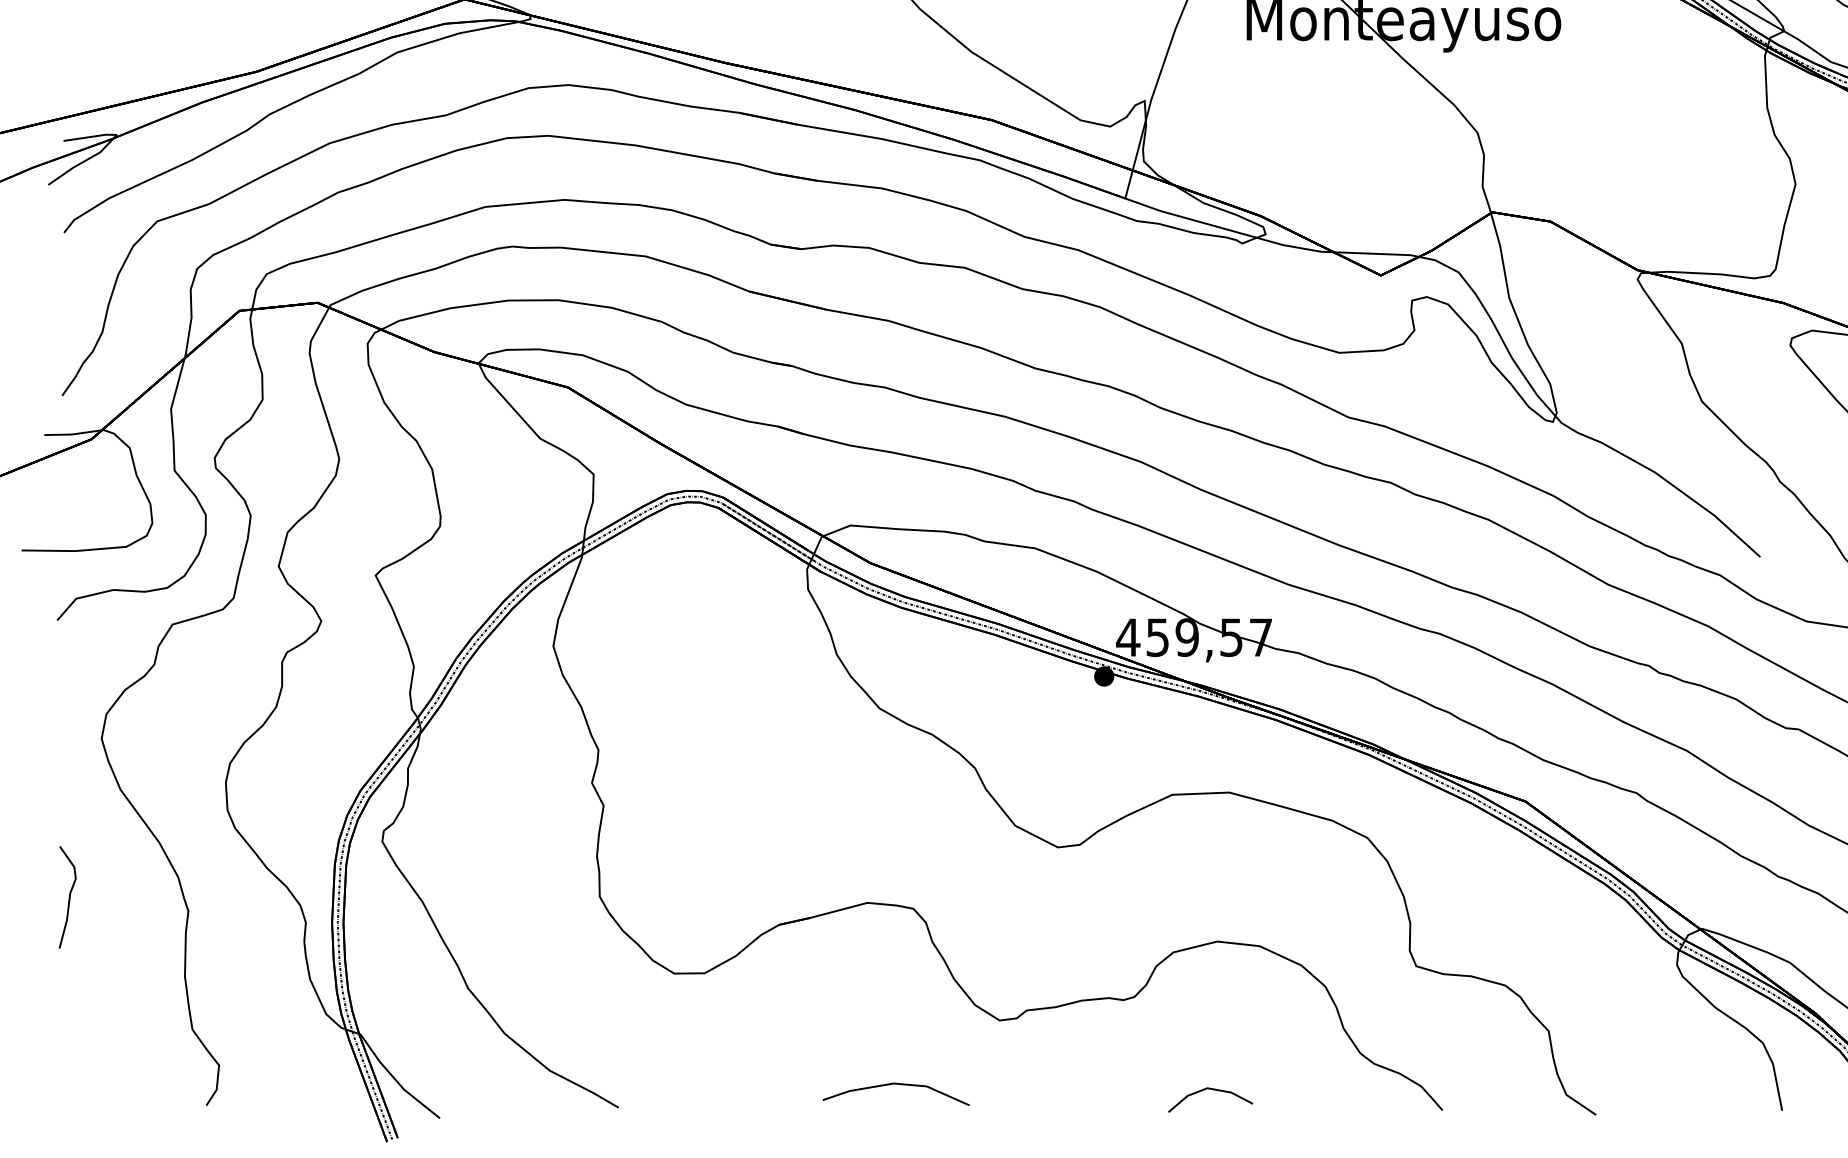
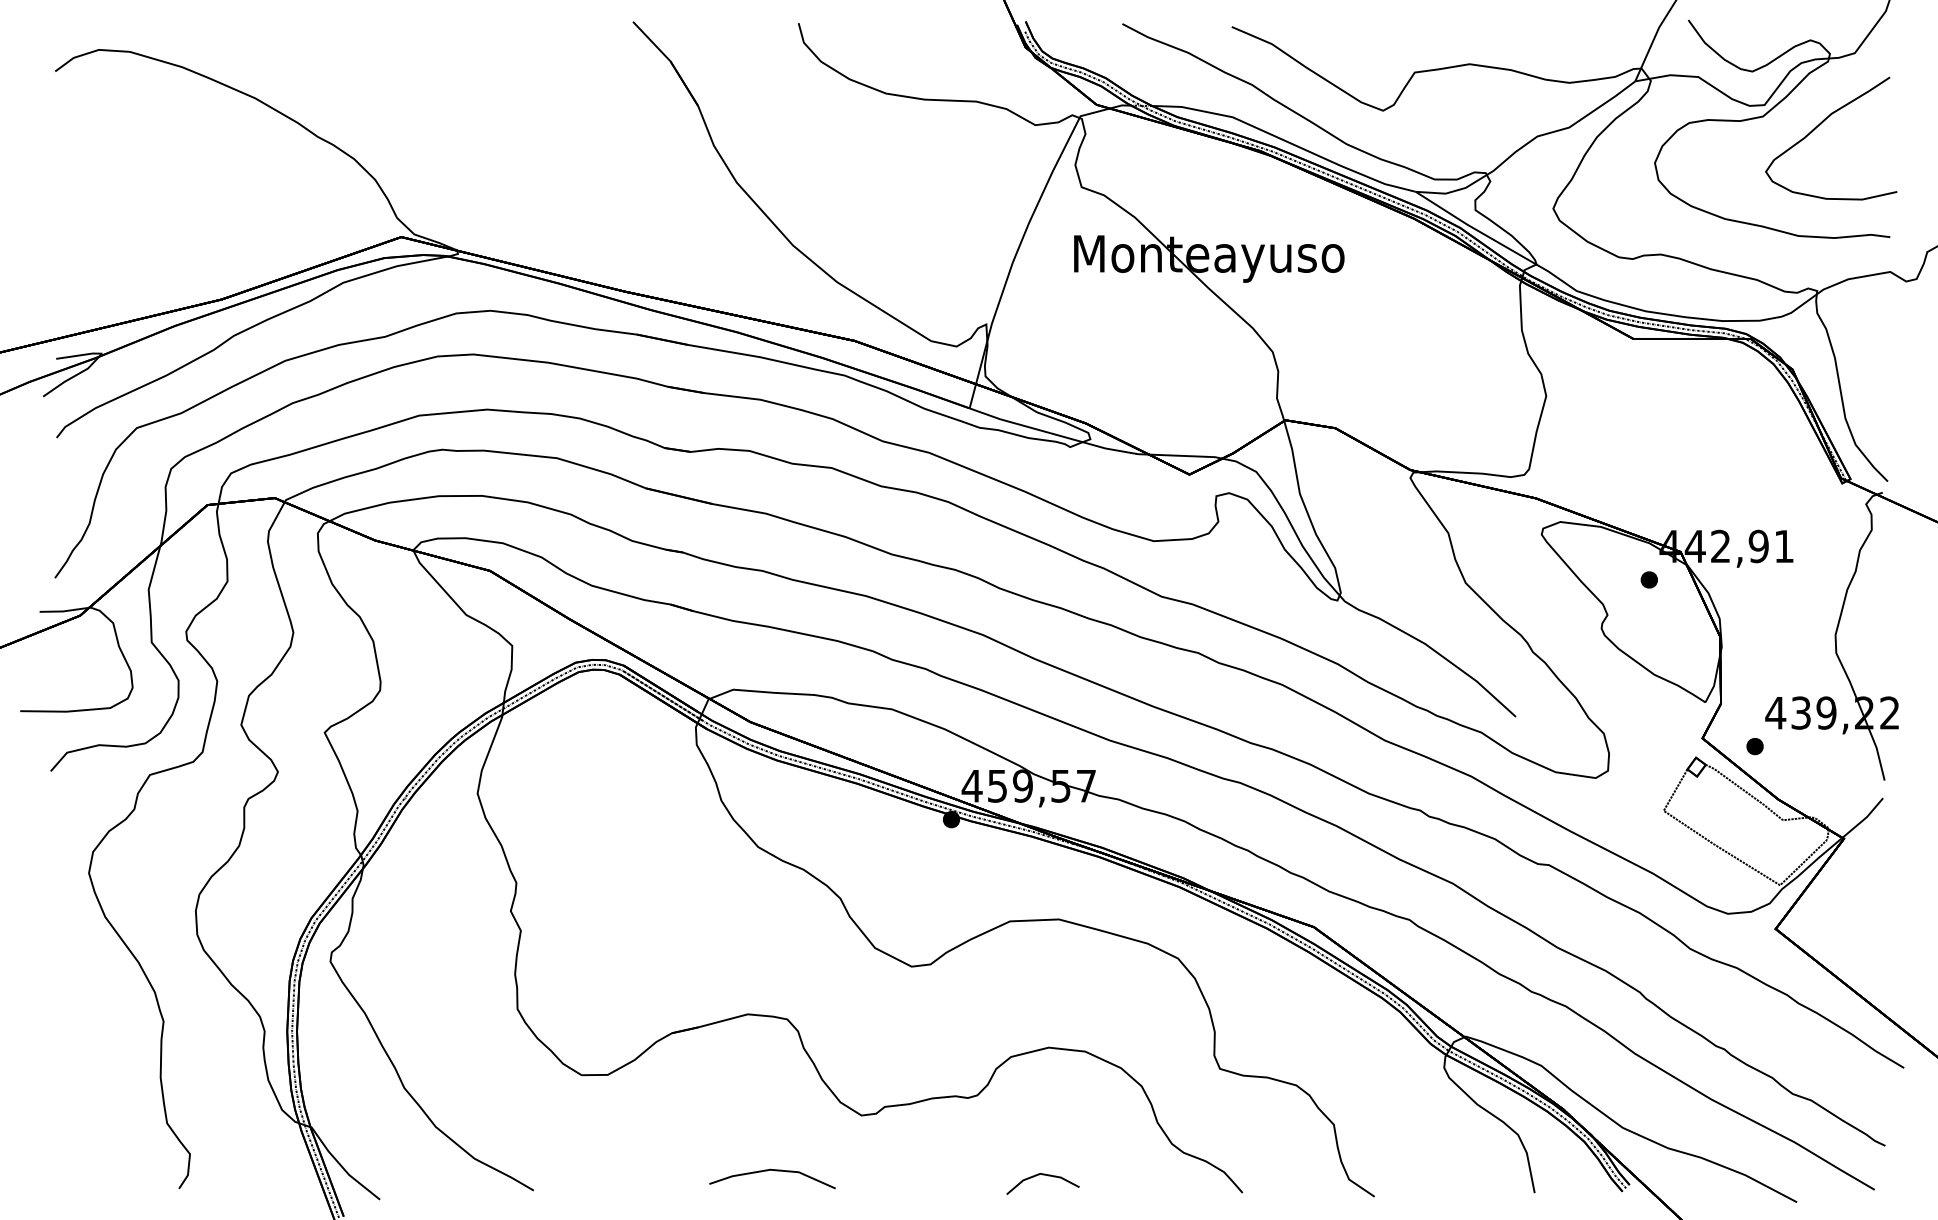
curve: (68, 897) -> (60, 1009), removed

